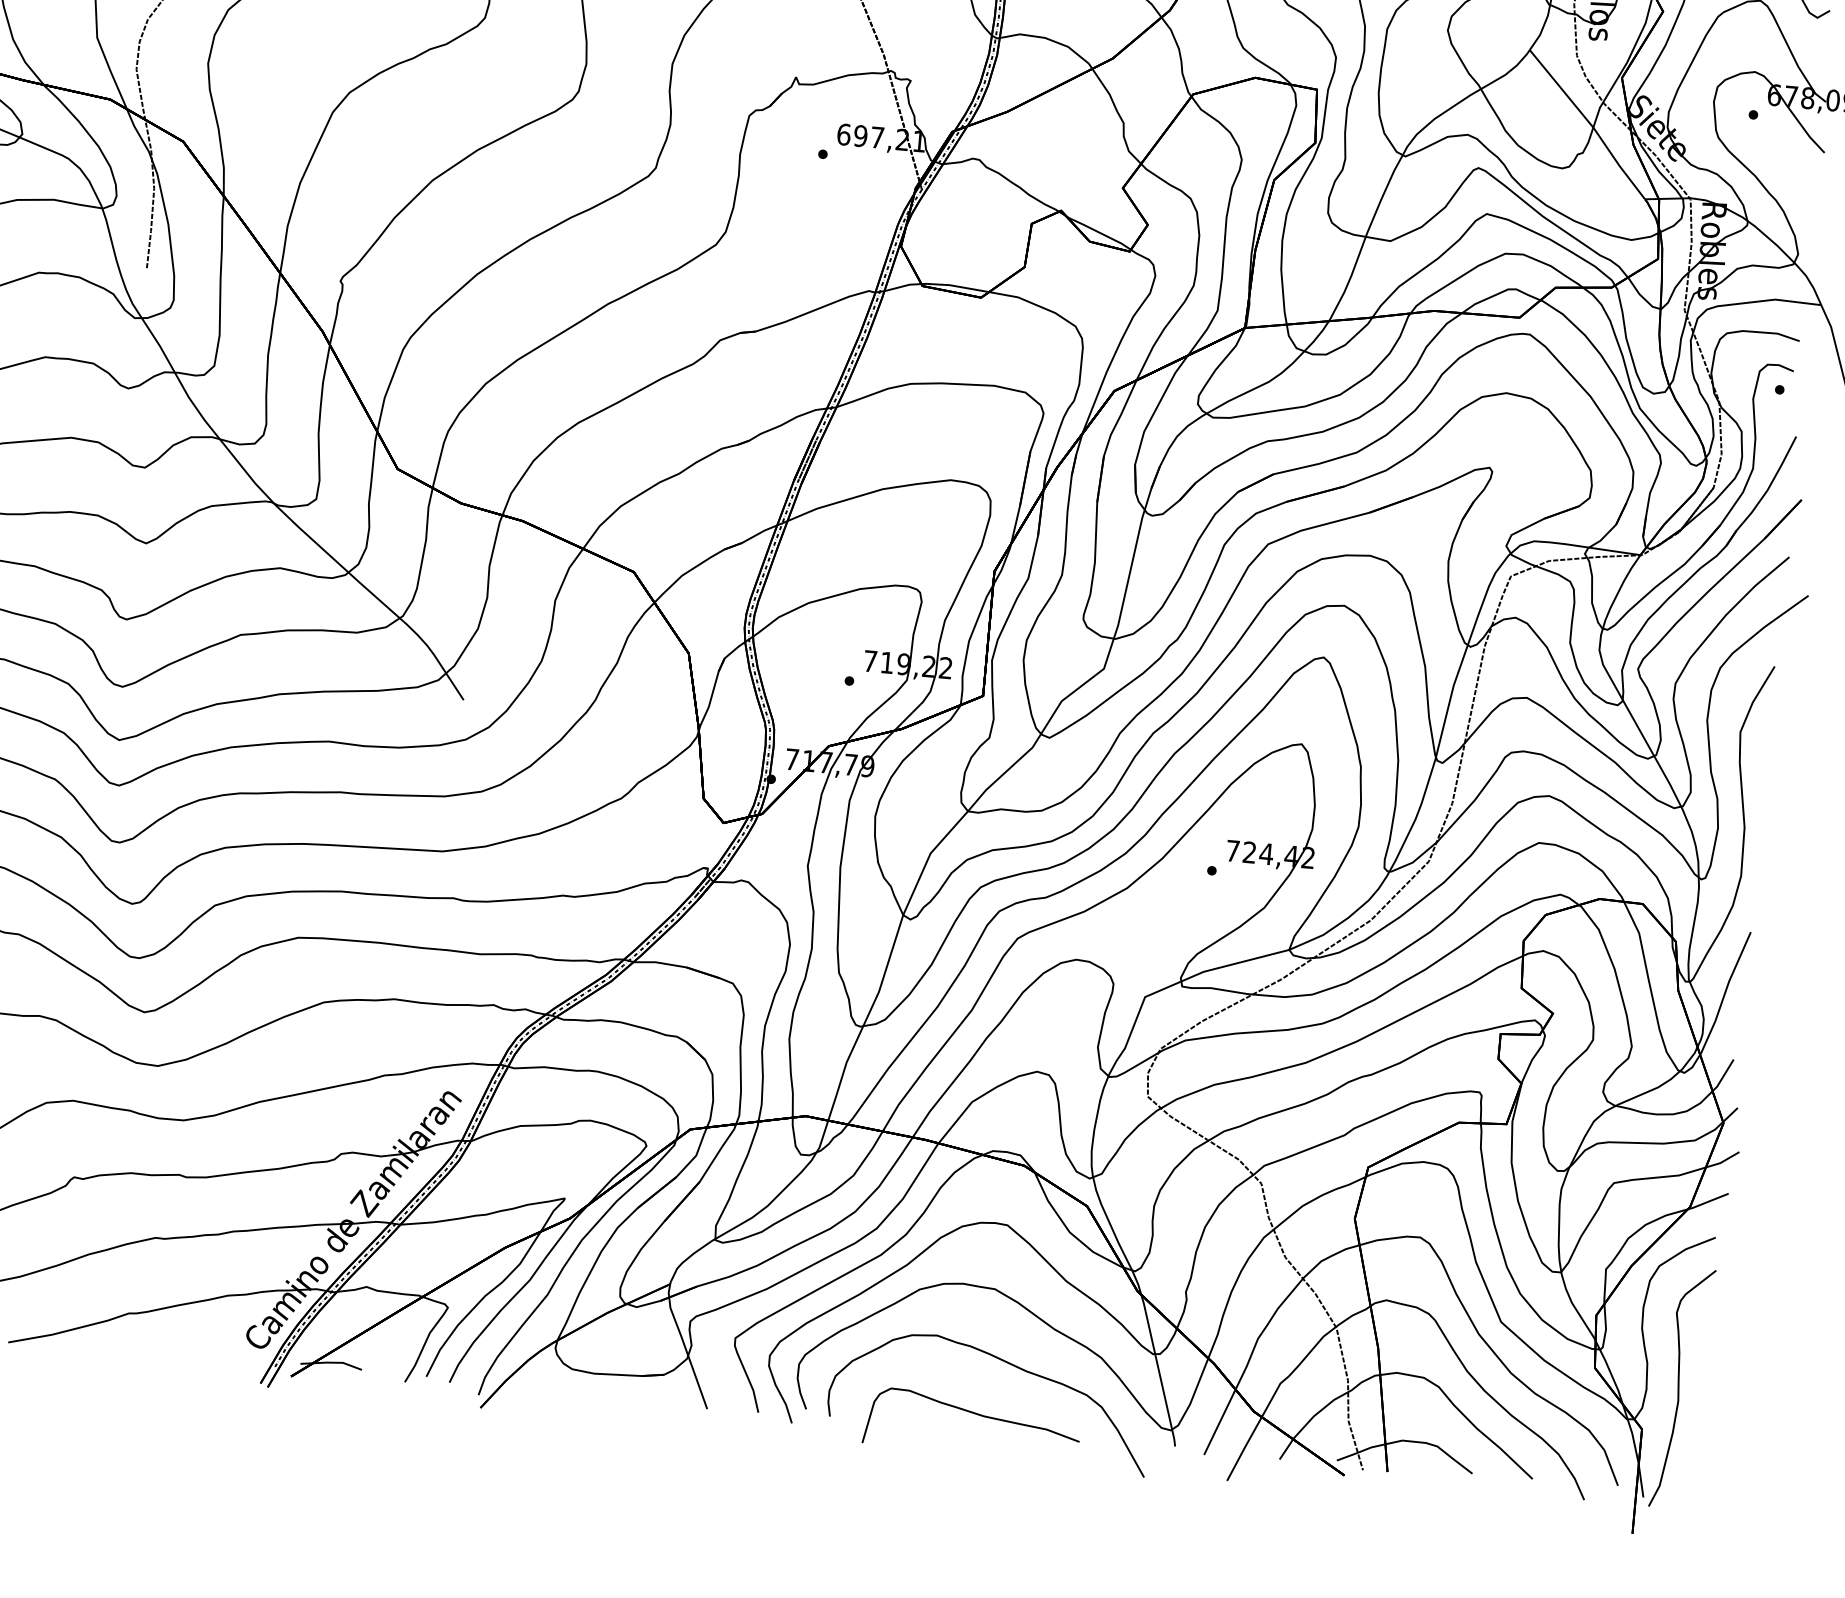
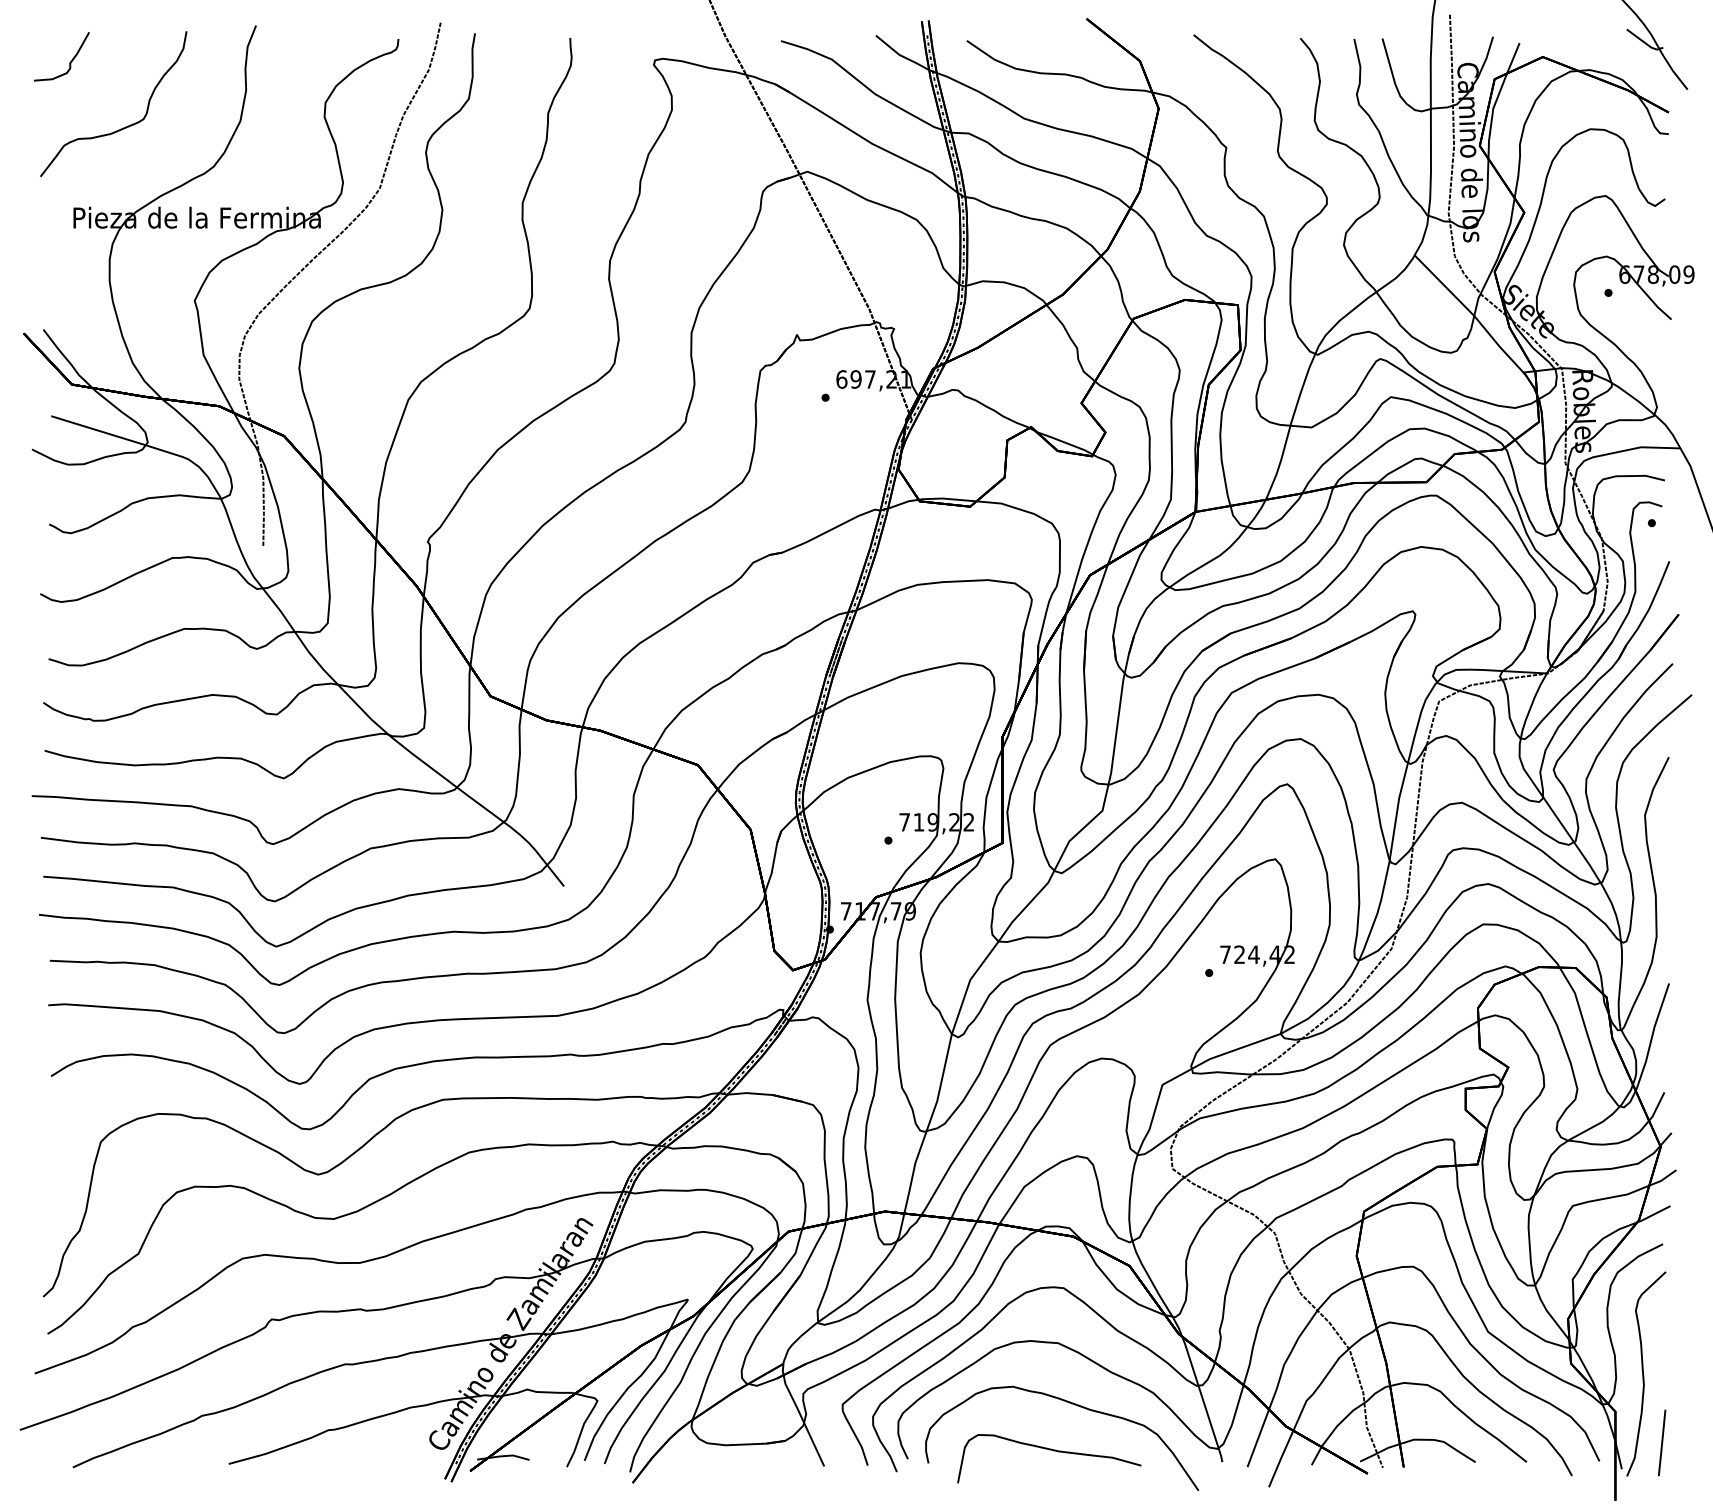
line: (1693, 1470) -> (1662, 1442), added

